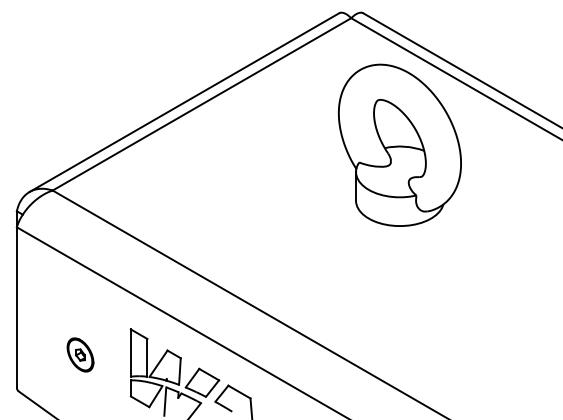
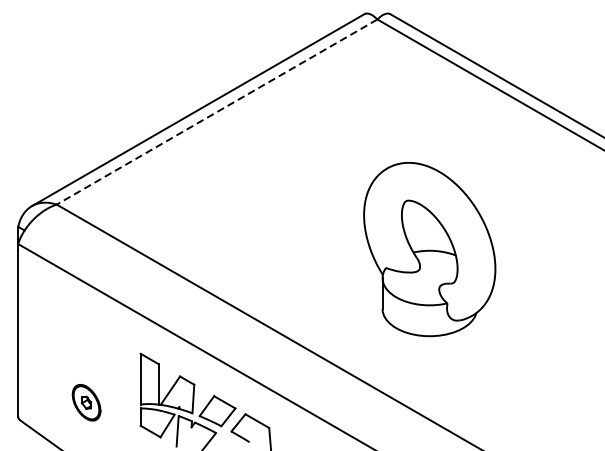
line: (201, 104) -> (216, 112), solid -> dashed
part: (399, 144) -> (429, 248), moved
part: (80, 354) -> (86, 402), moved

